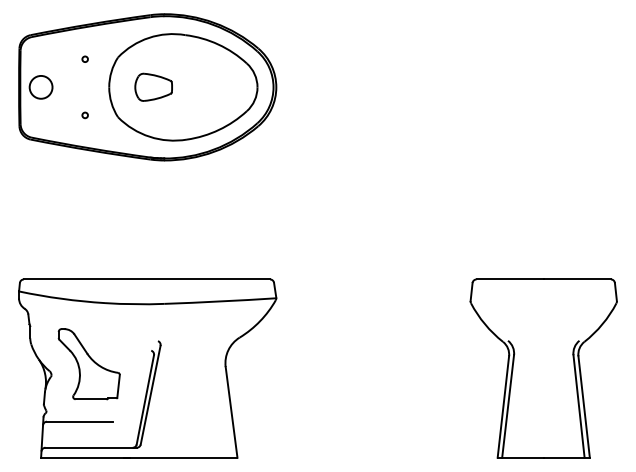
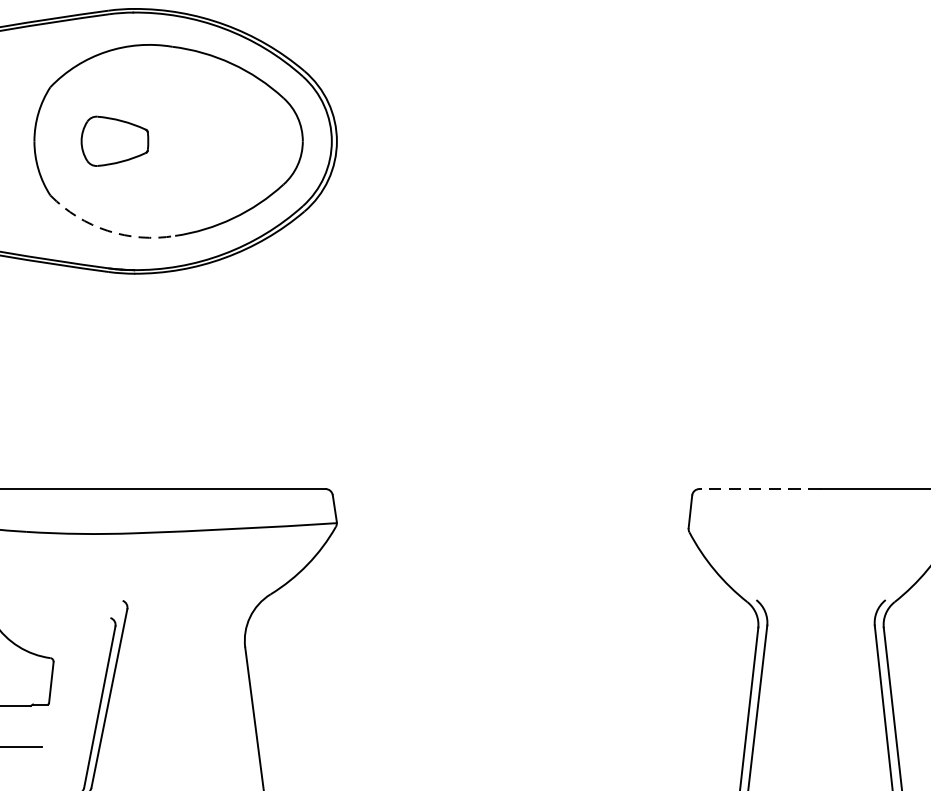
arc: (149, 136) -> (107, 230), solid -> dashed
line: (510, 279) -> (760, 489), solid -> dashed

